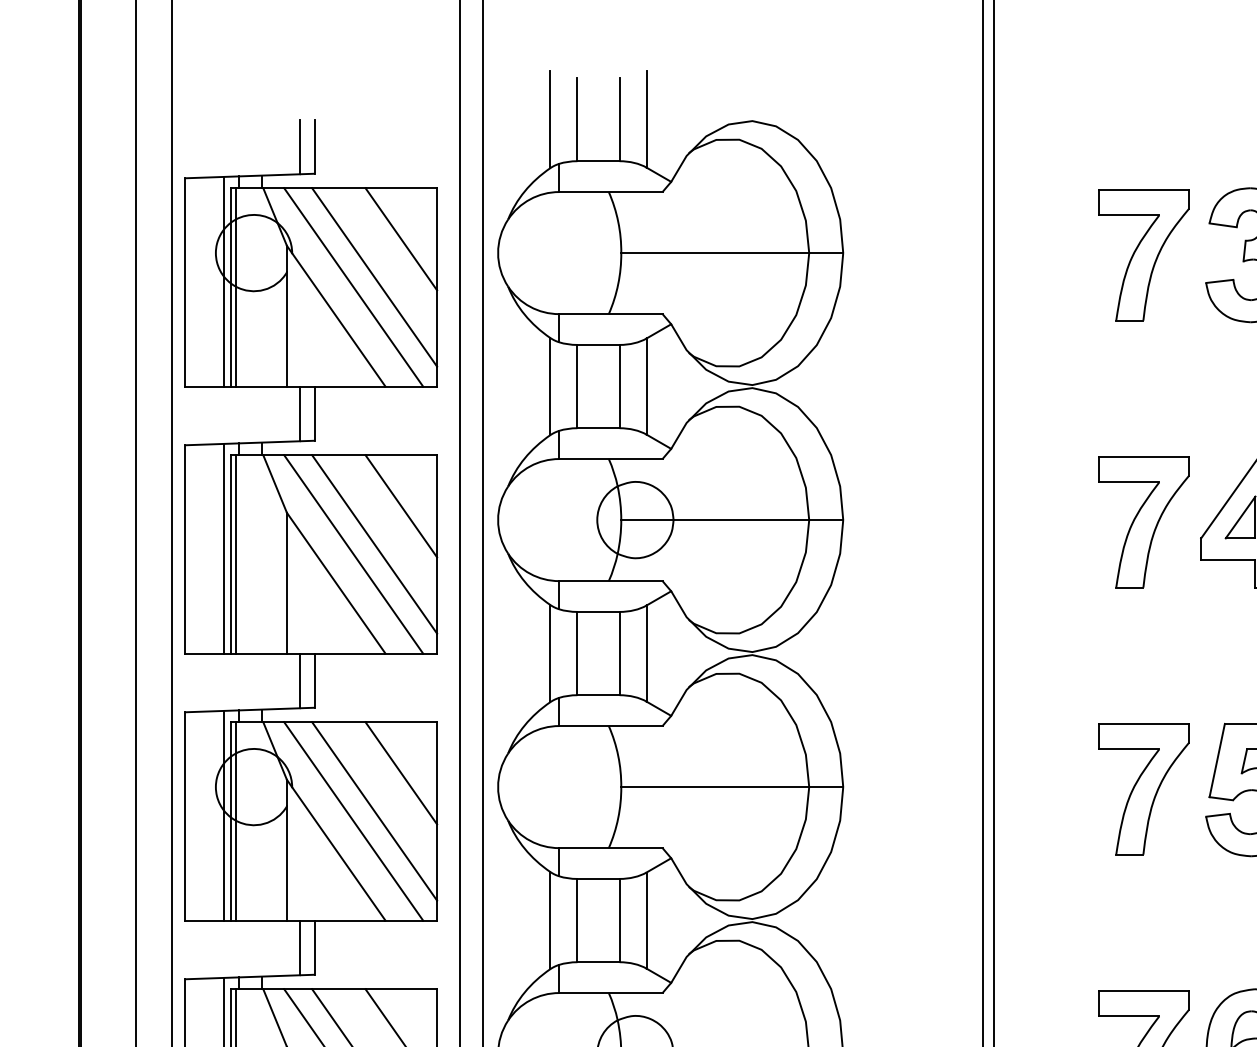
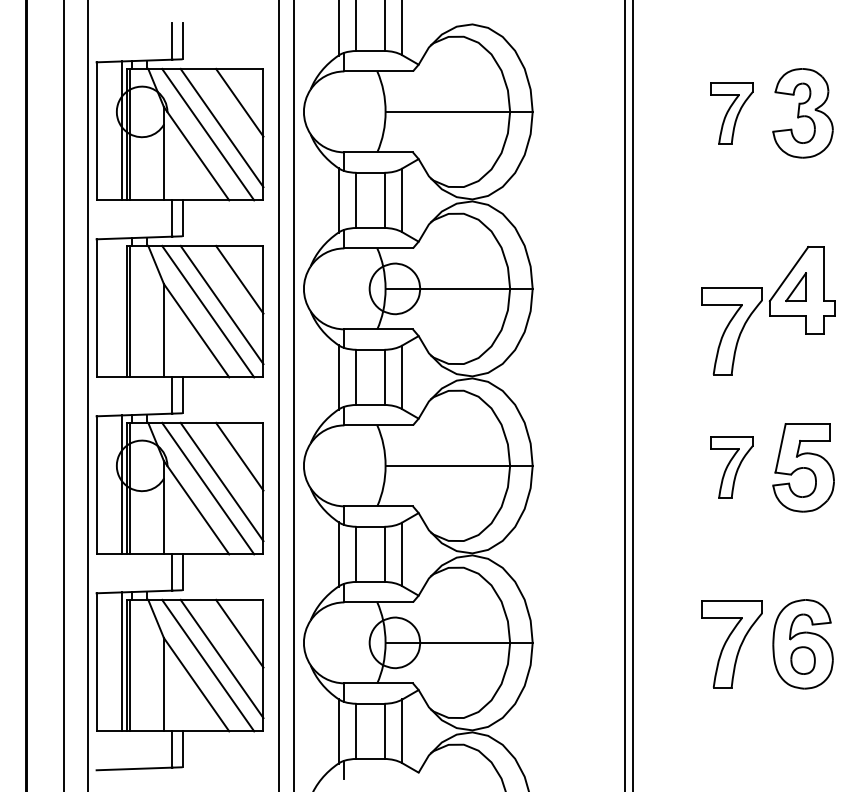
part: (1143, 255) -> (731, 113), size x0.7
part: (1143, 522) -> (731, 331), moved
line: (222, 548) -> (121, 307), removed
part: (1143, 789) -> (731, 467), size x0.7

